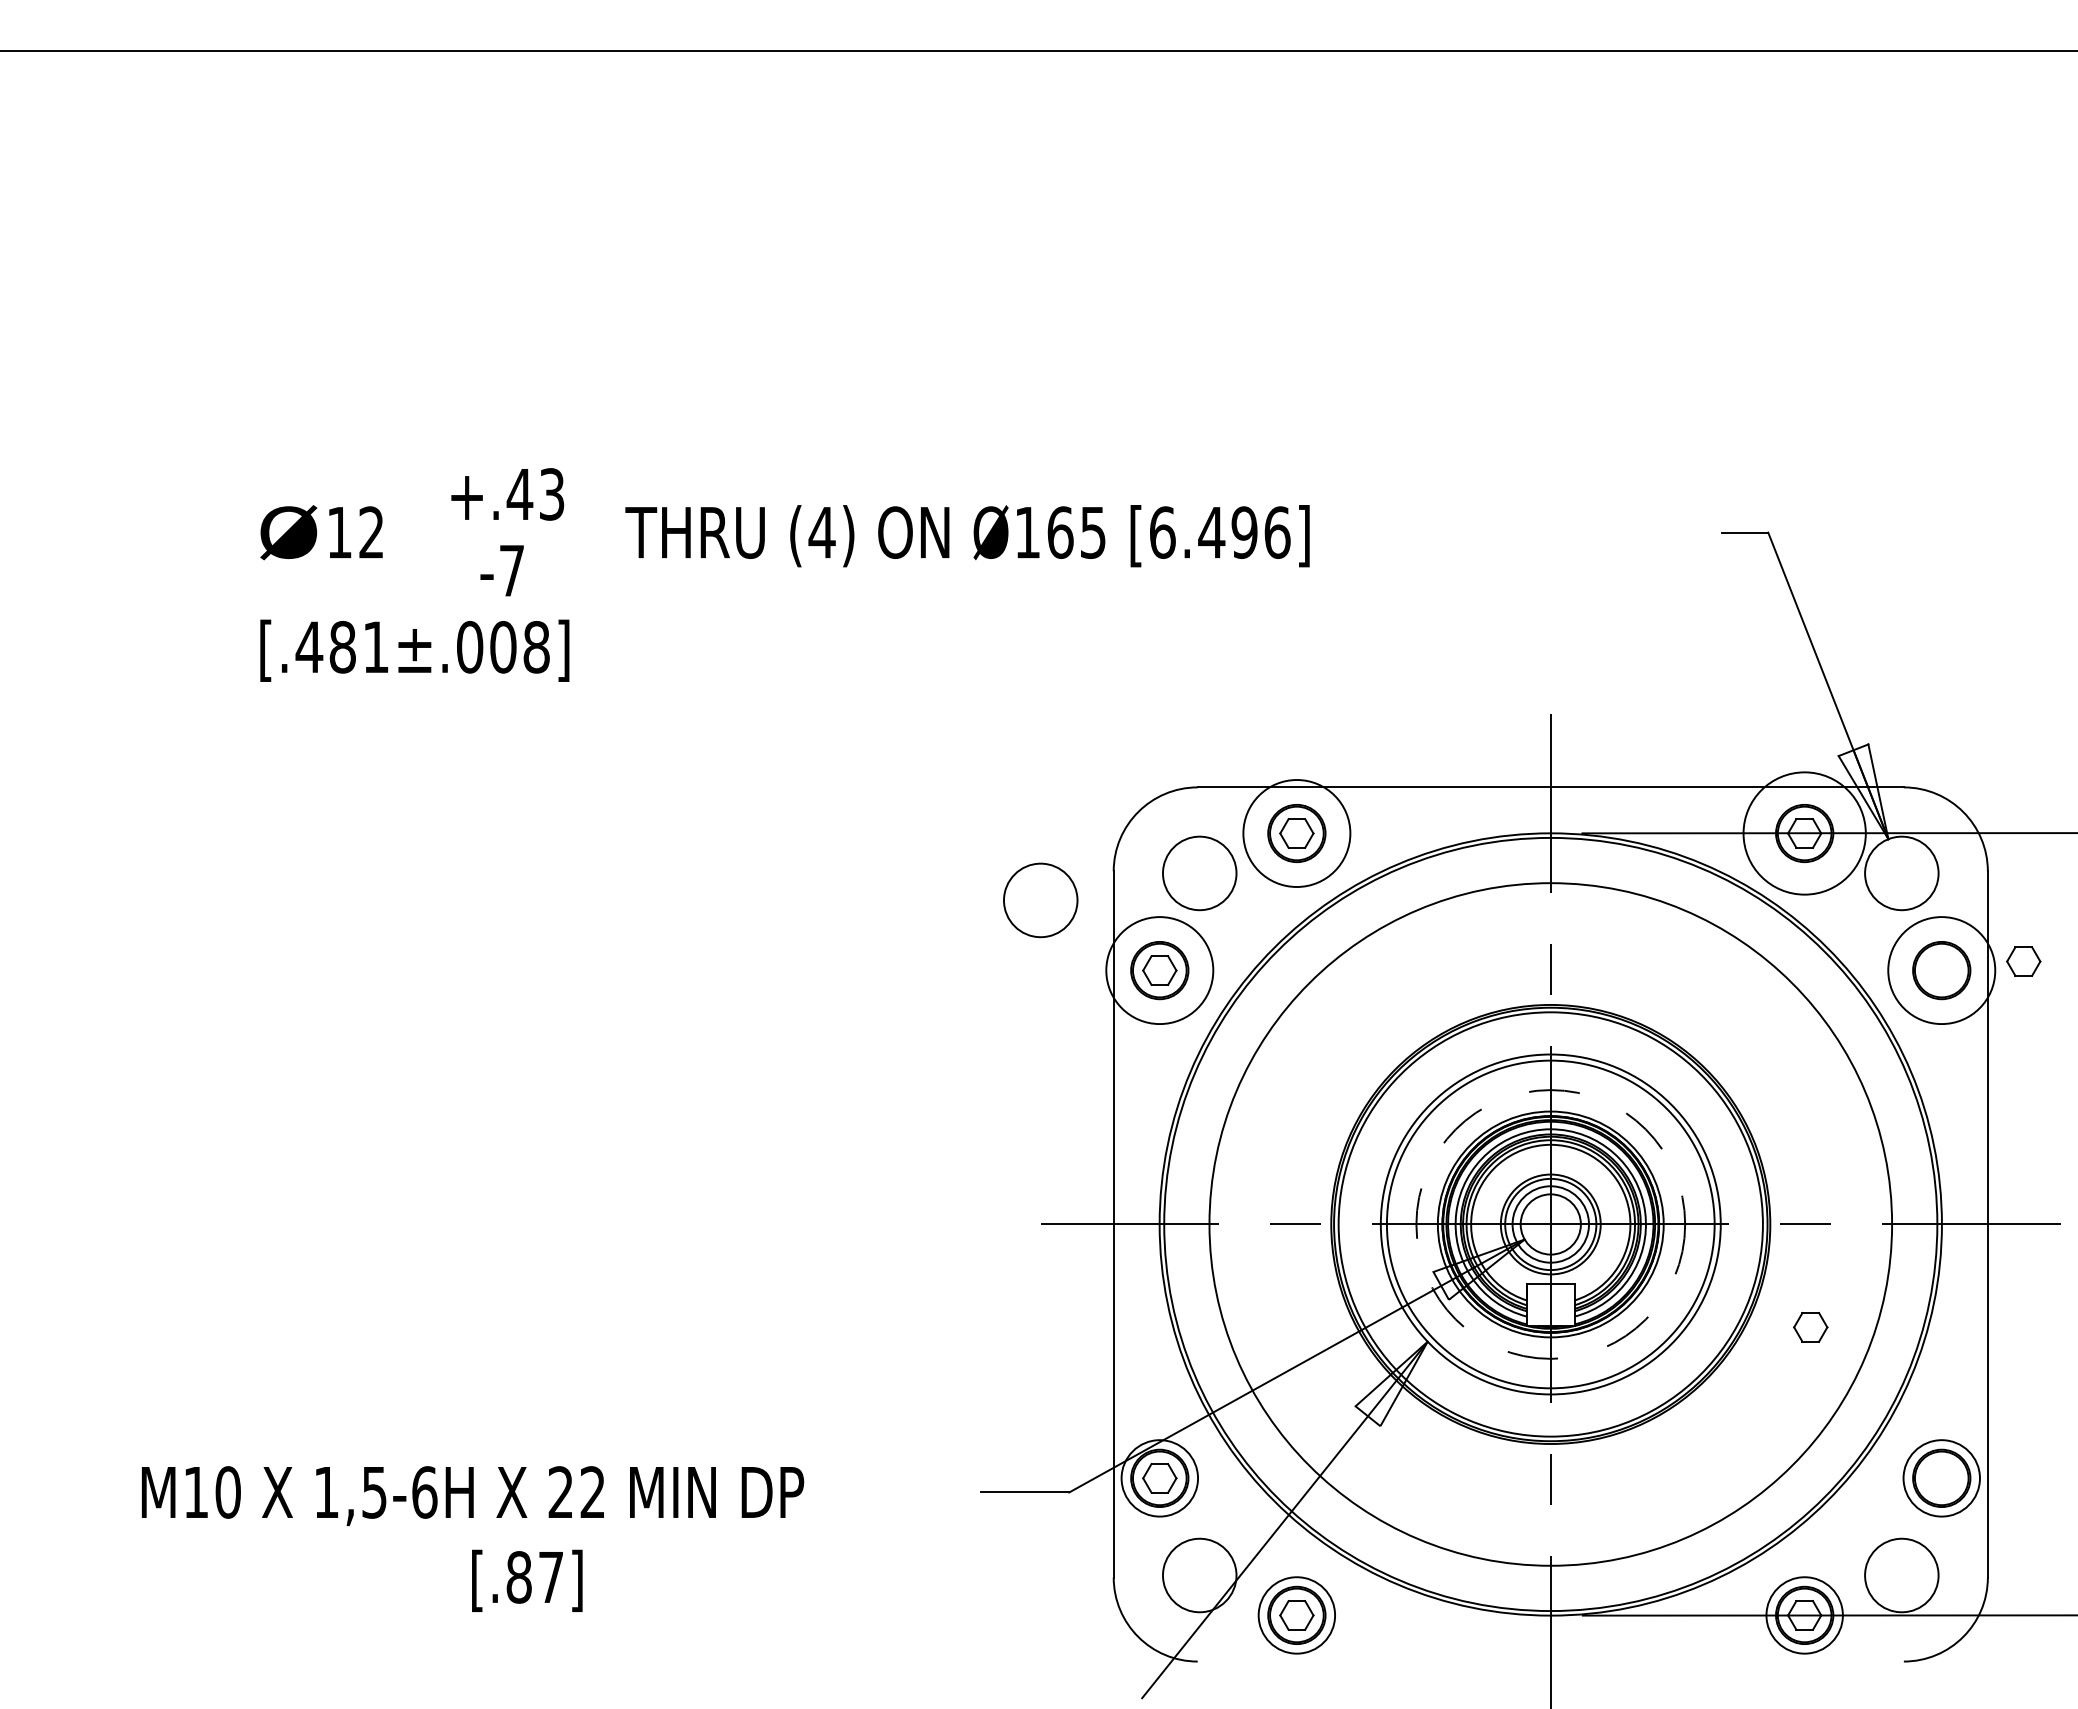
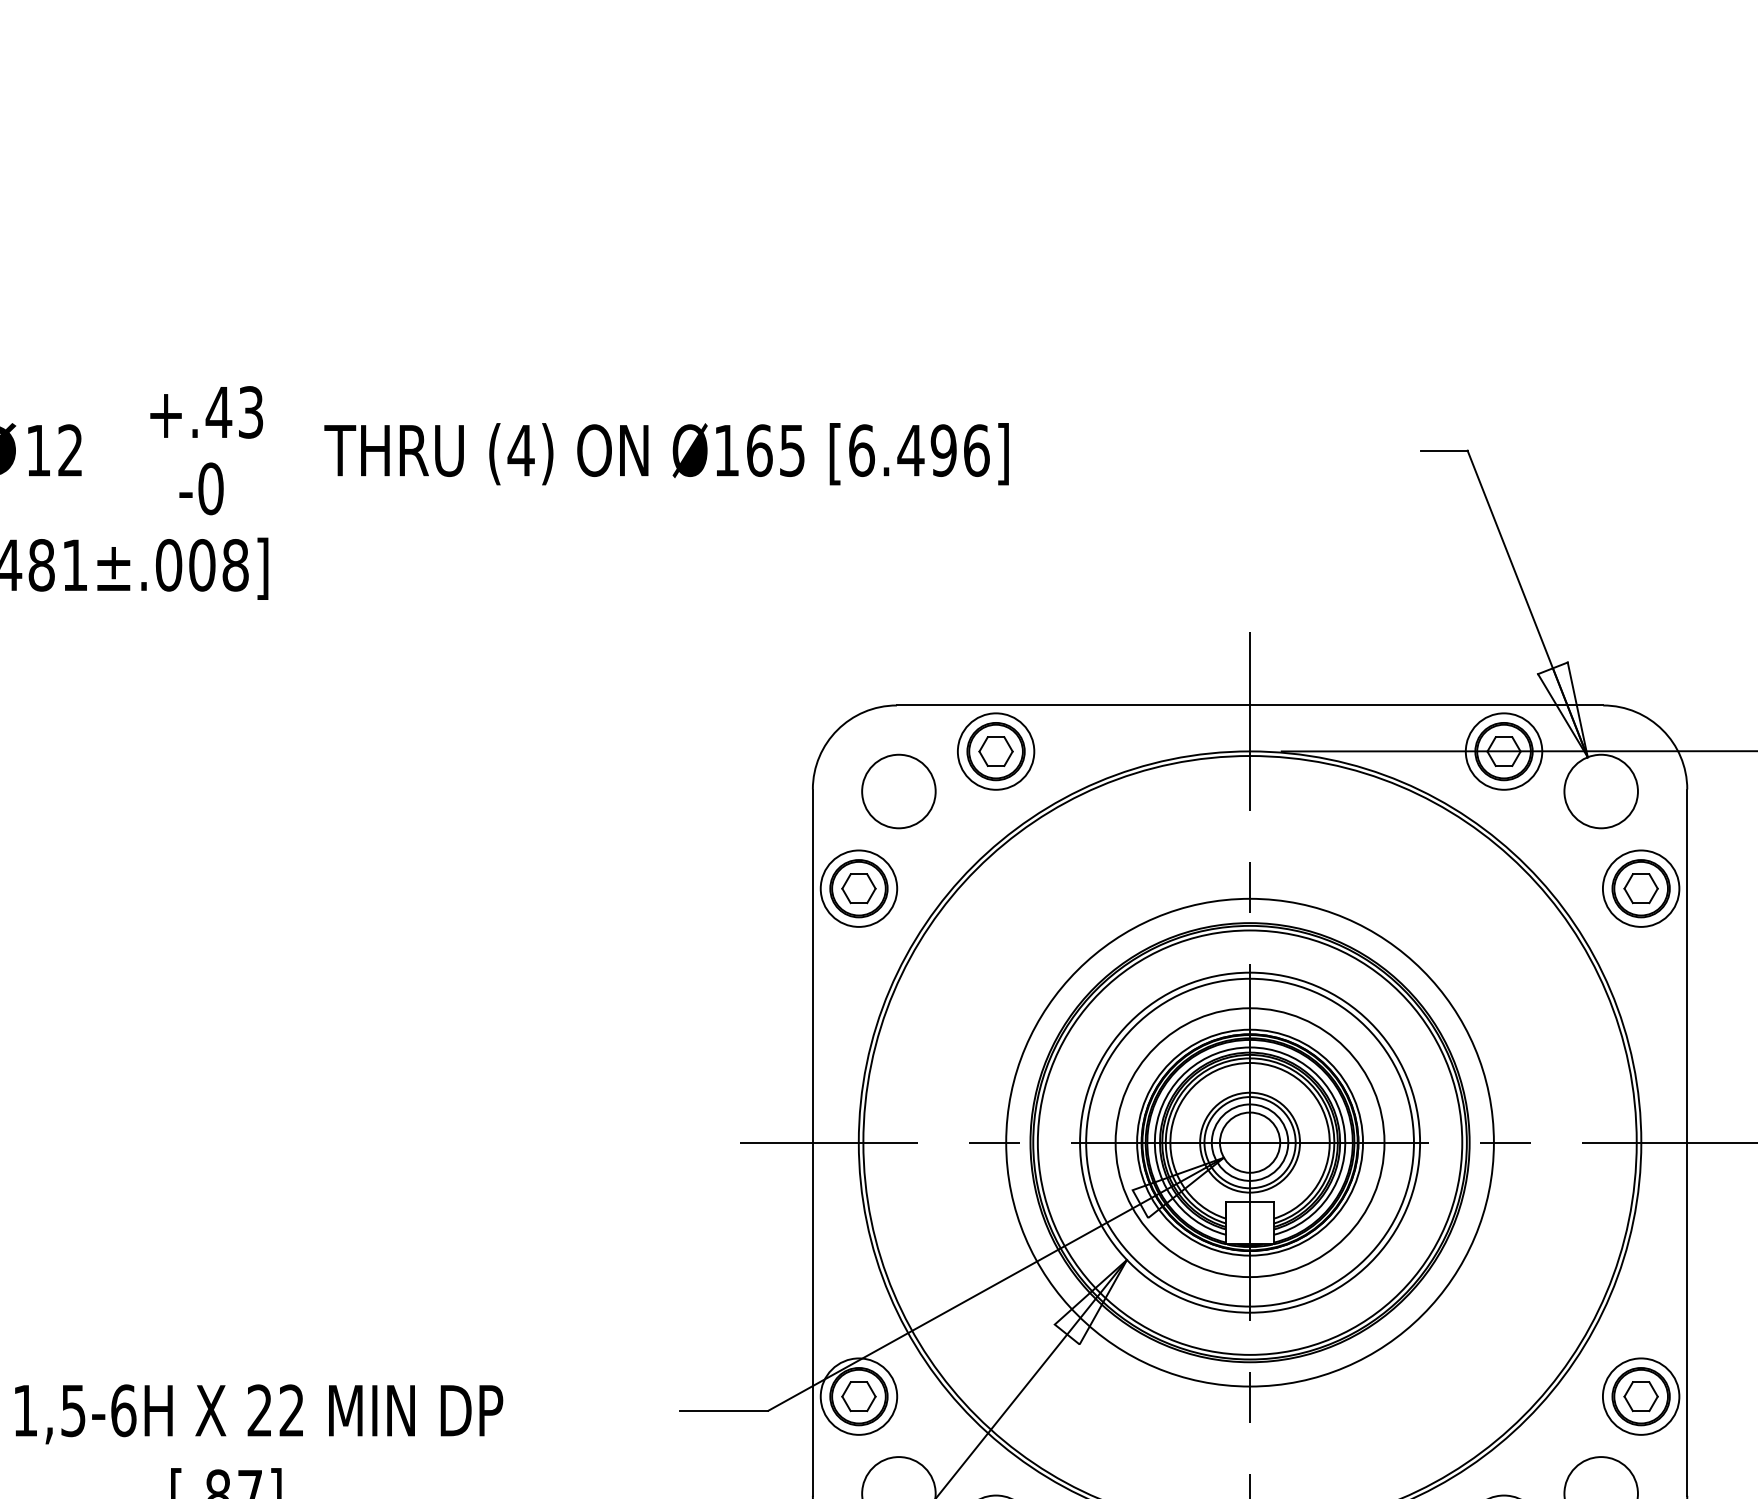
text: (511, 570) -> (210, 488), -7 -> -0
circle: (1296, 833) -> (995, 751), size x0.71
circle: (1804, 833) -> (1503, 751), size x0.62
circle: (1040, 900) -> (739, 818), removed
part: (2023, 961) -> (1640, 888), moved
circle: (1159, 970) -> (858, 888), size x0.71
circle: (1941, 970) -> (1640, 888), size x0.71
circle: (1550, 1224) -> (1249, 1142), dashed -> solid
circle: (1550, 1224) -> (1249, 1142), size x0.71
part: (1810, 1327) -> (1640, 1396), moved

